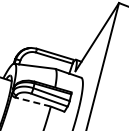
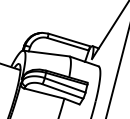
line: (32, 101) -> (43, 92), dashed -> solid

